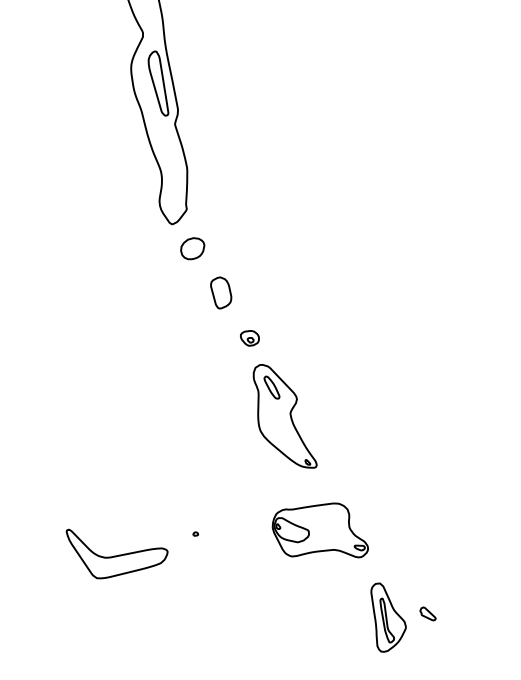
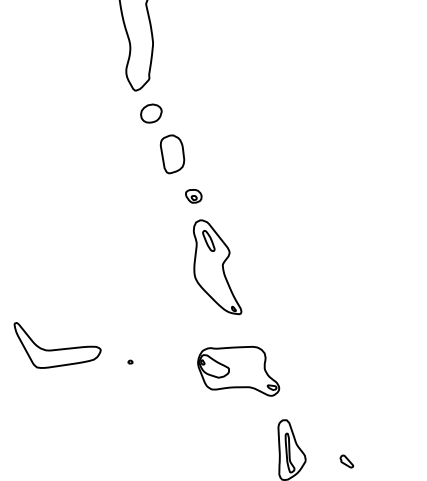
part: (221, 292) -> (172, 154), size x1.4
part: (116, 553) -> (56, 347), moved
part: (427, 613) -> (346, 461), moved

